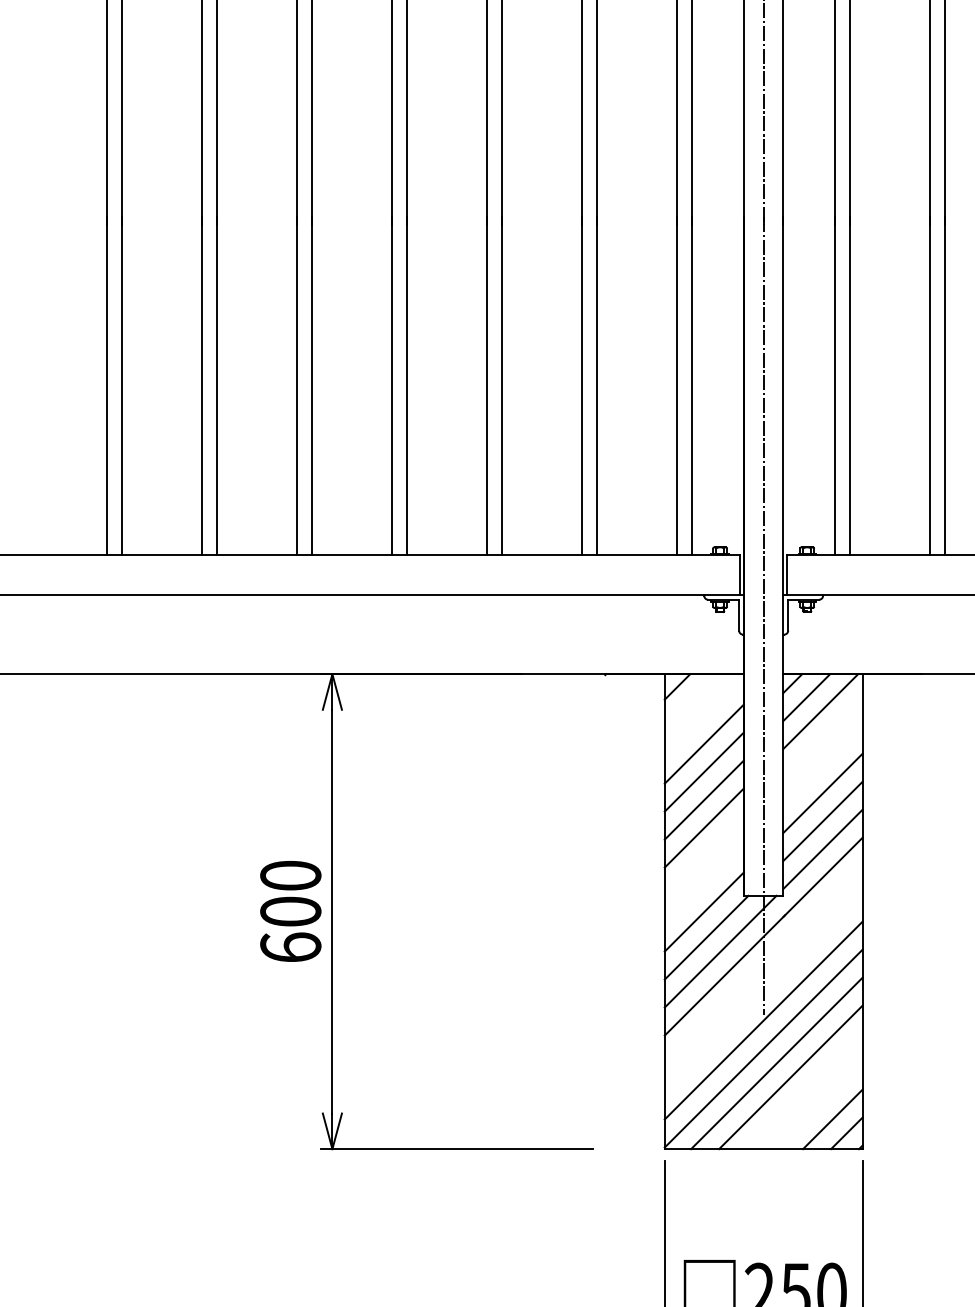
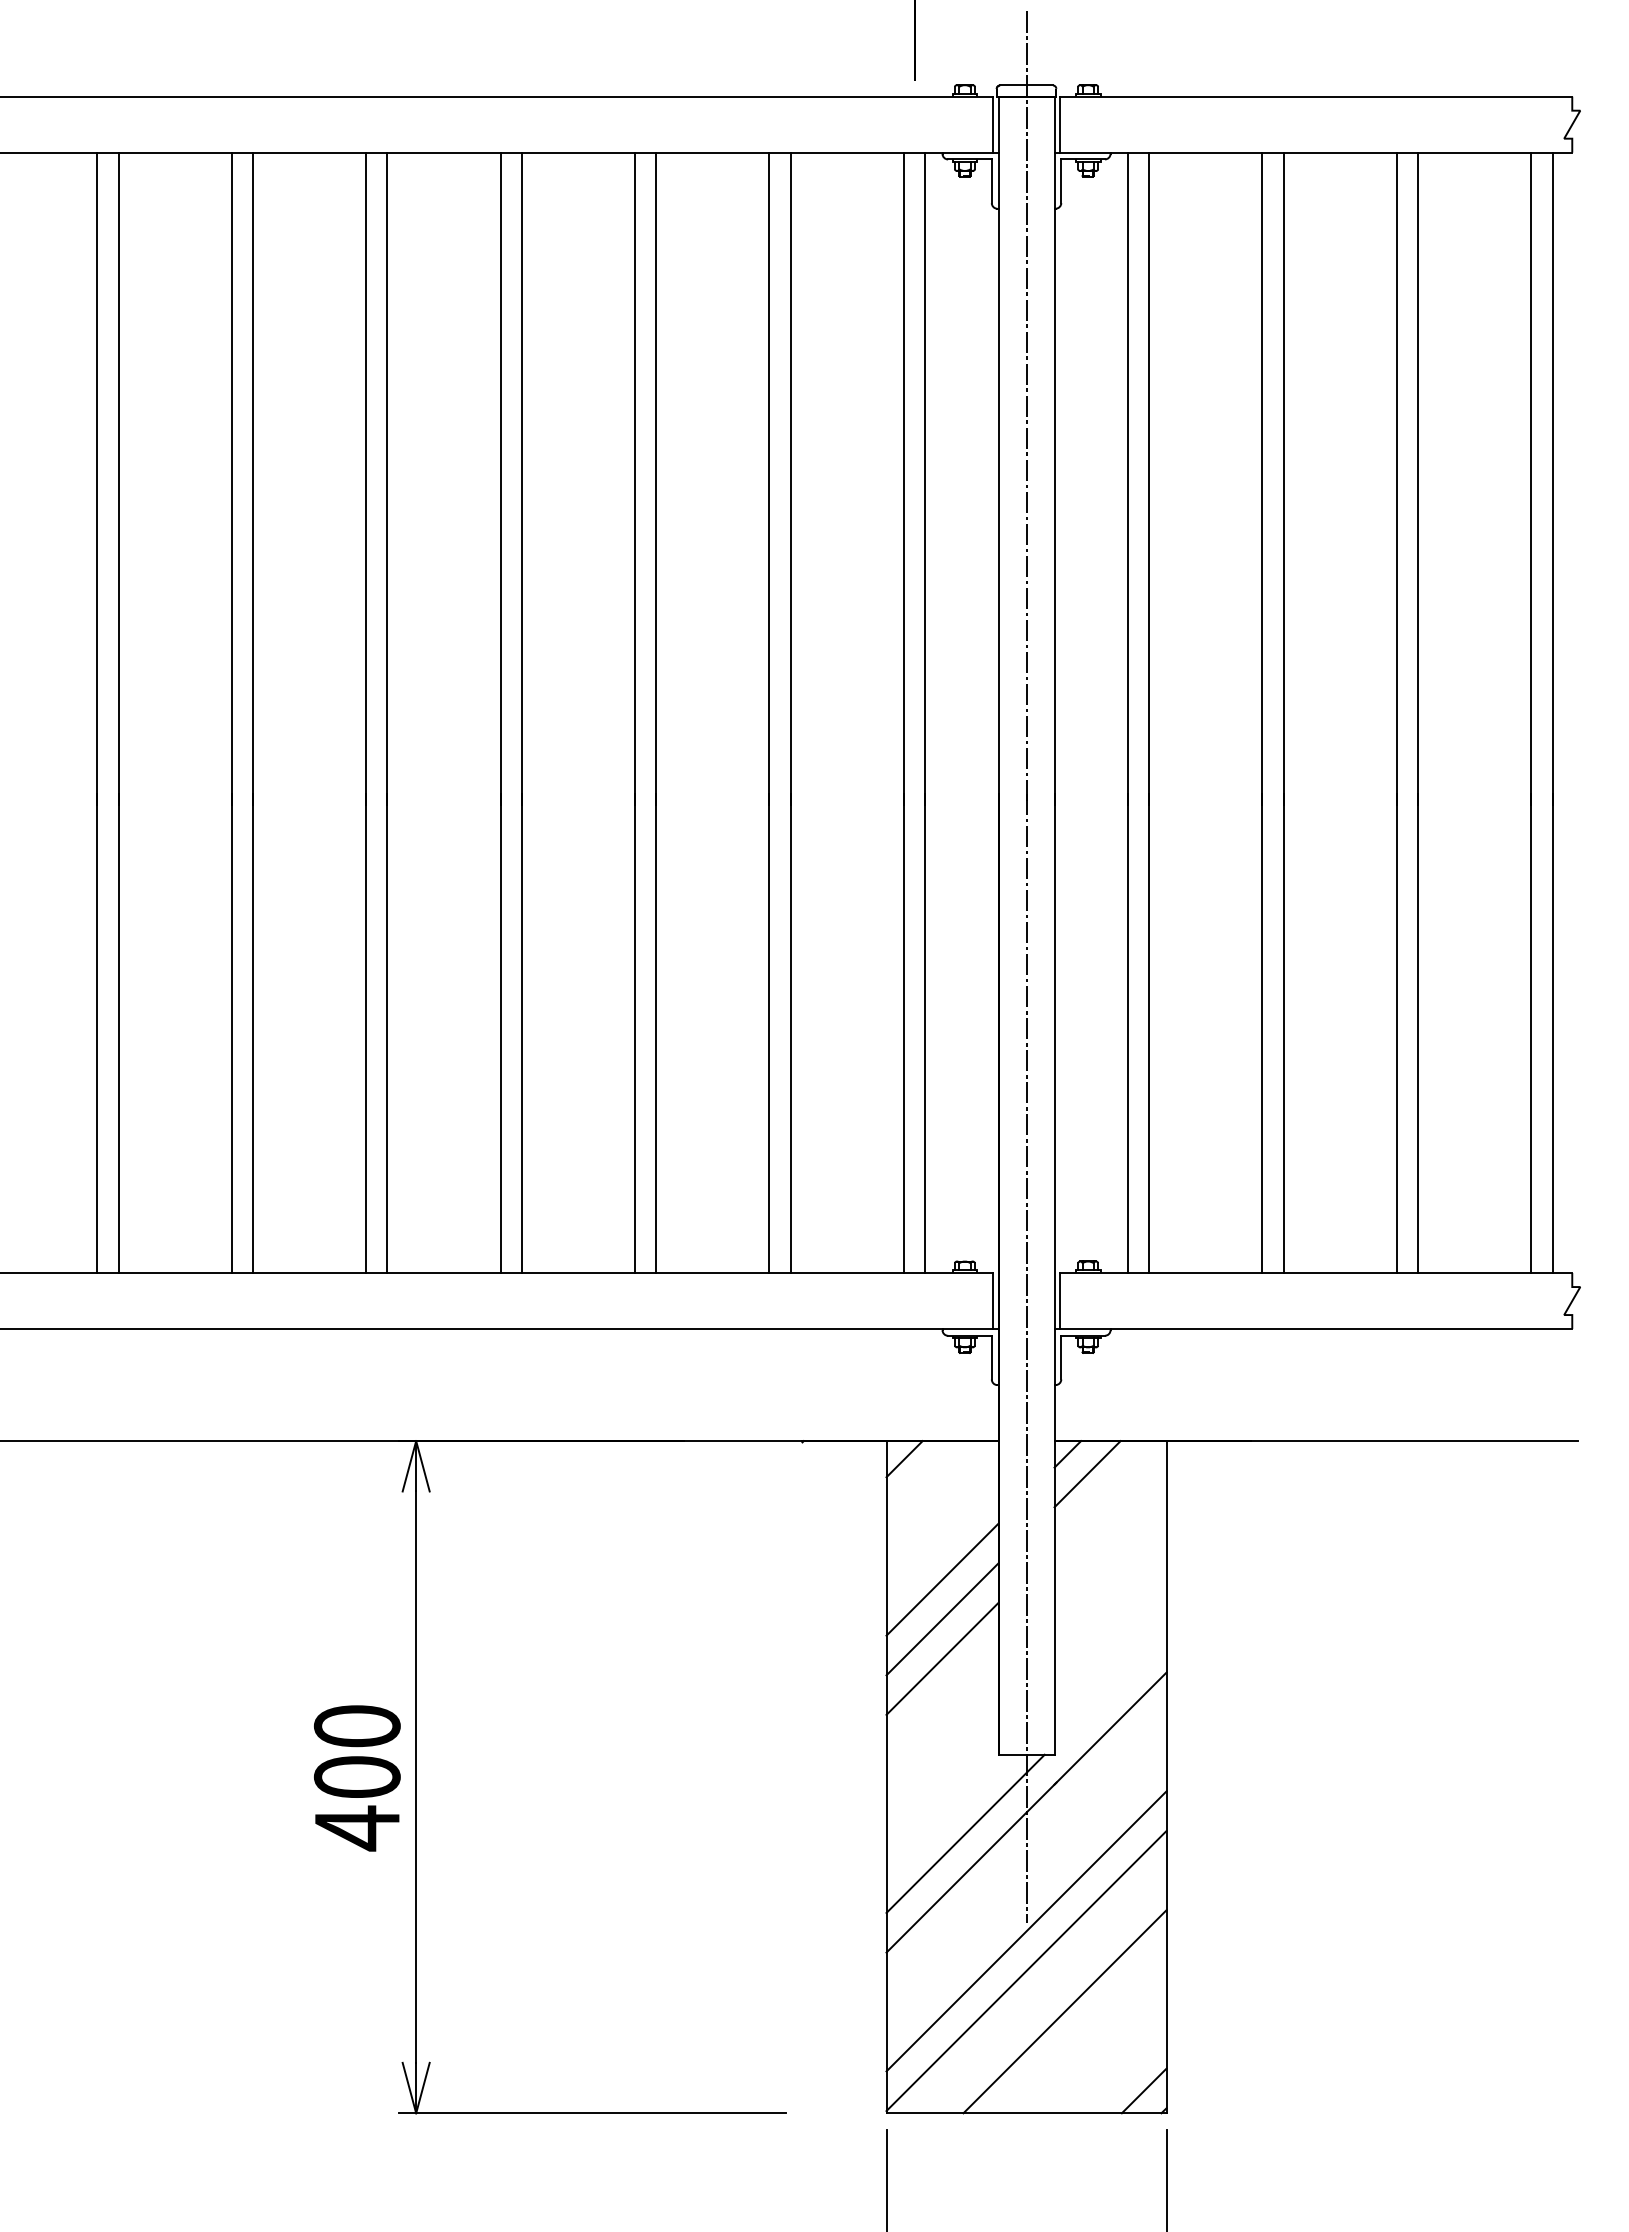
line: (820, 711) -> (1107, 1493), removed
line: (704, 744) -> (942, 1540), removed
line: (823, 793) -> (1110, 1609), removed
line: (823, 821) -> (1110, 1649), removed
line: (823, 849) -> (1110, 1688), removed
line: (704, 911) -> (942, 1777), removed
line: (706, 937) -> (945, 1813), removed
text: (290, 947) -> (356, 1828), 600 -> 400
line: (776, 1063) -> (1044, 1991), removed
line: (832, 1119) -> (1124, 2071), removed

